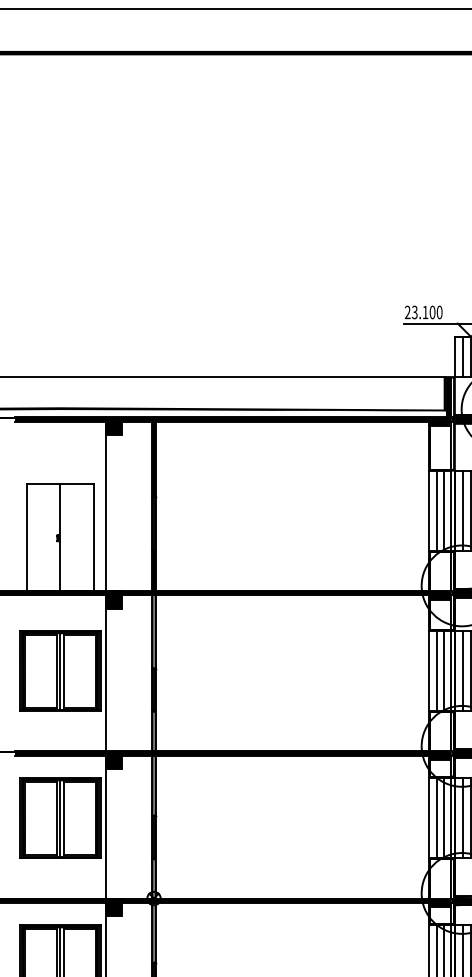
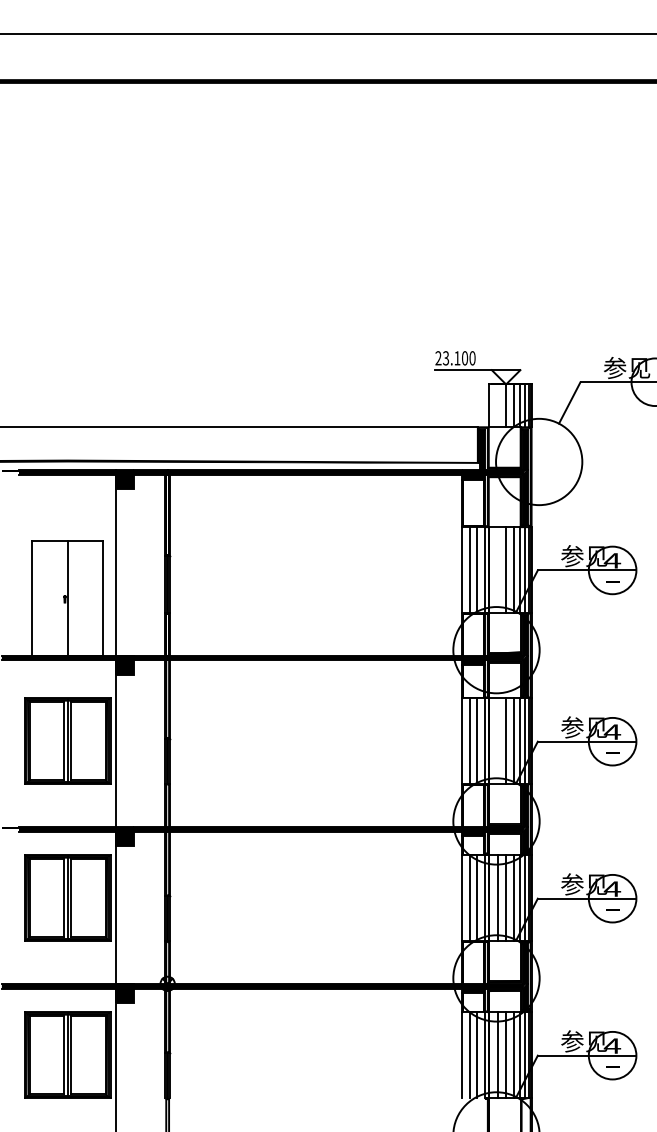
line: (463, 356) -> (497, 405), removed
line: (463, 510) -> (497, 569), removed
line: (463, 671) -> (497, 741), removed

